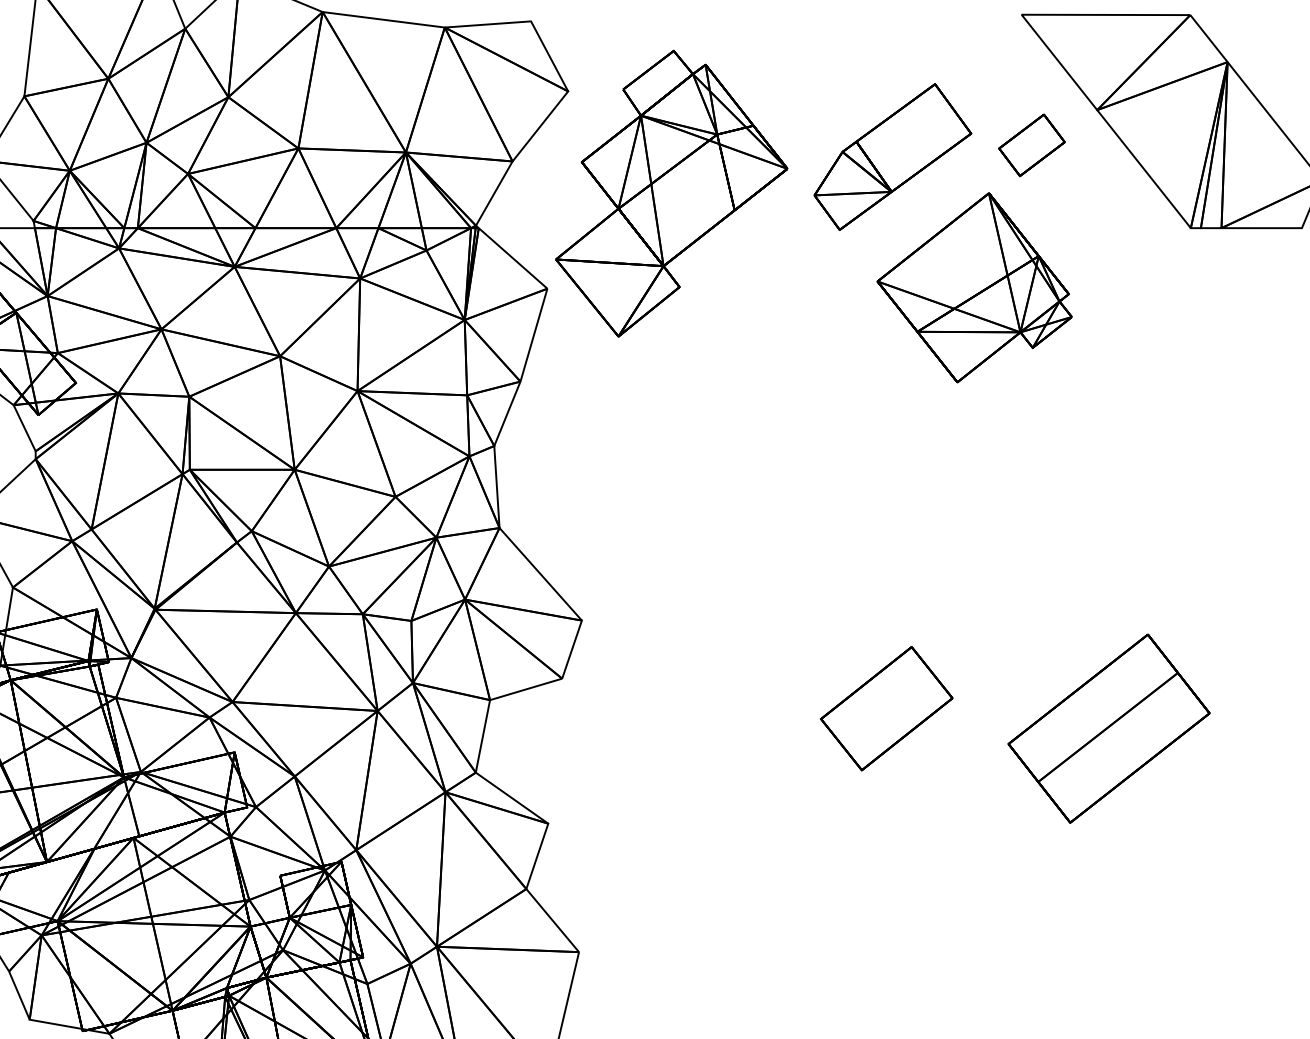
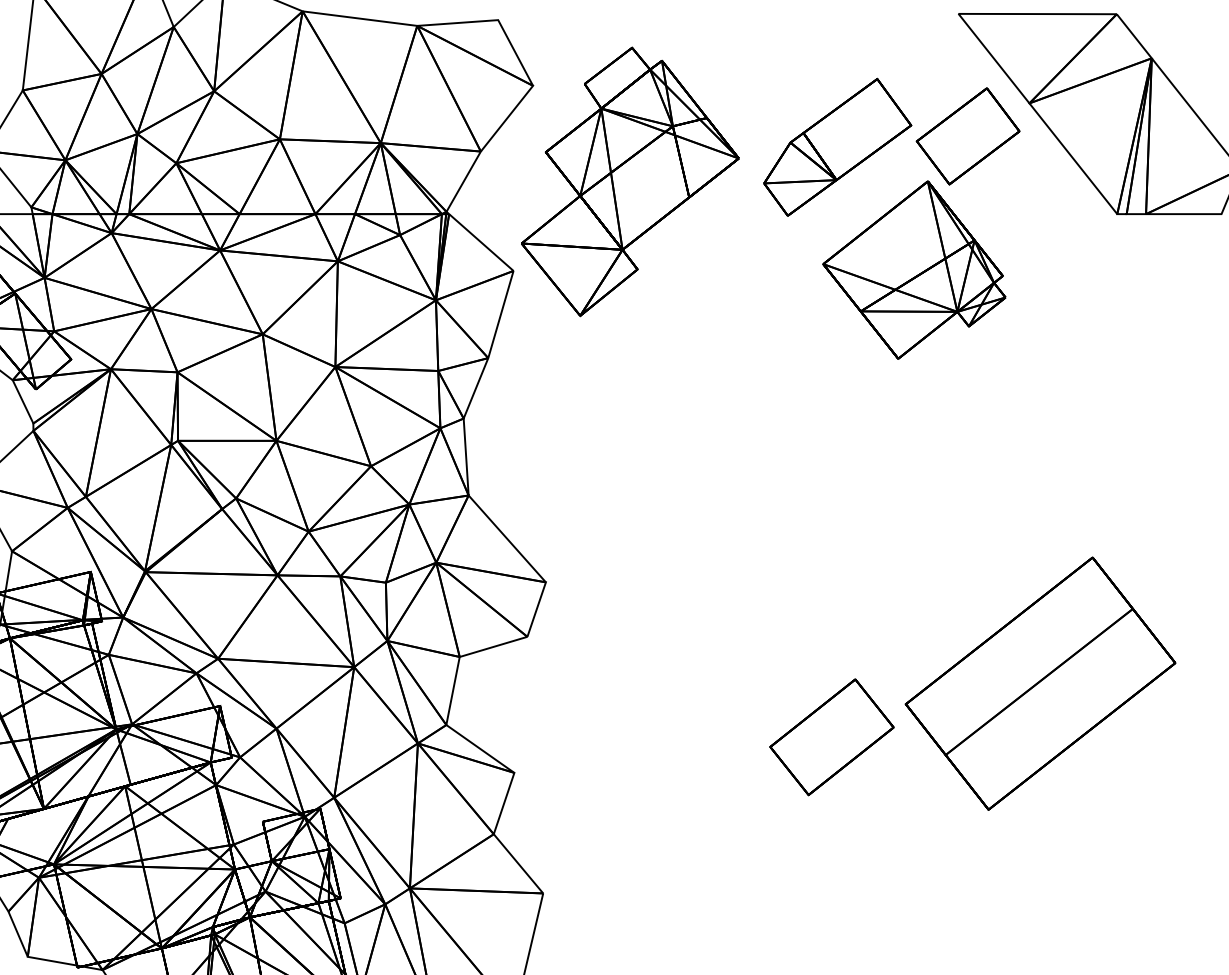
part: (1031, 145) -> (967, 136), size x1.67
part: (886, 708) -> (831, 737), moved
part: (1108, 728) -> (1040, 683), size x1.43

